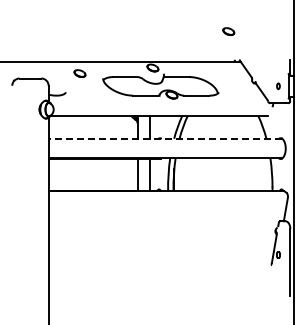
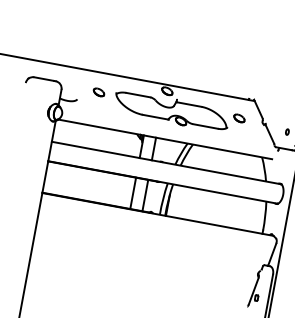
part: (228, 31) -> (239, 118), moved
part: (79, 73) -> (98, 92), moved
line: (165, 138) -> (166, 162), dashed -> solid

